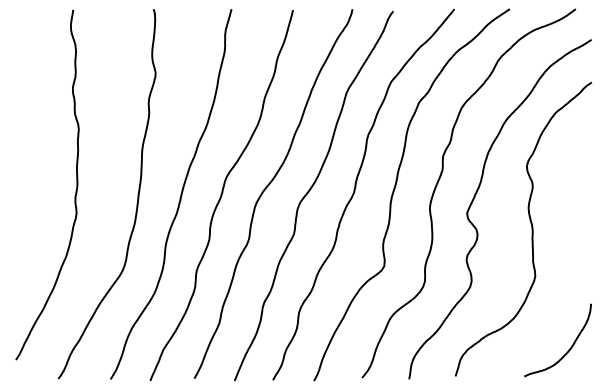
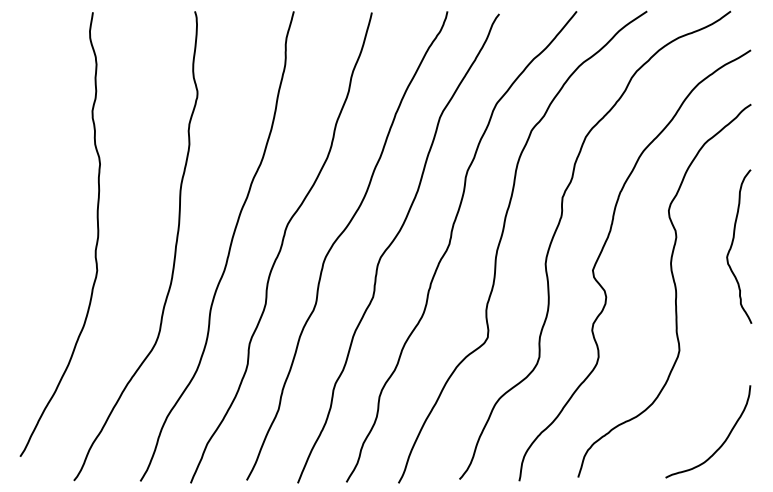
curve: (577, 192) -> (733, 243), added

